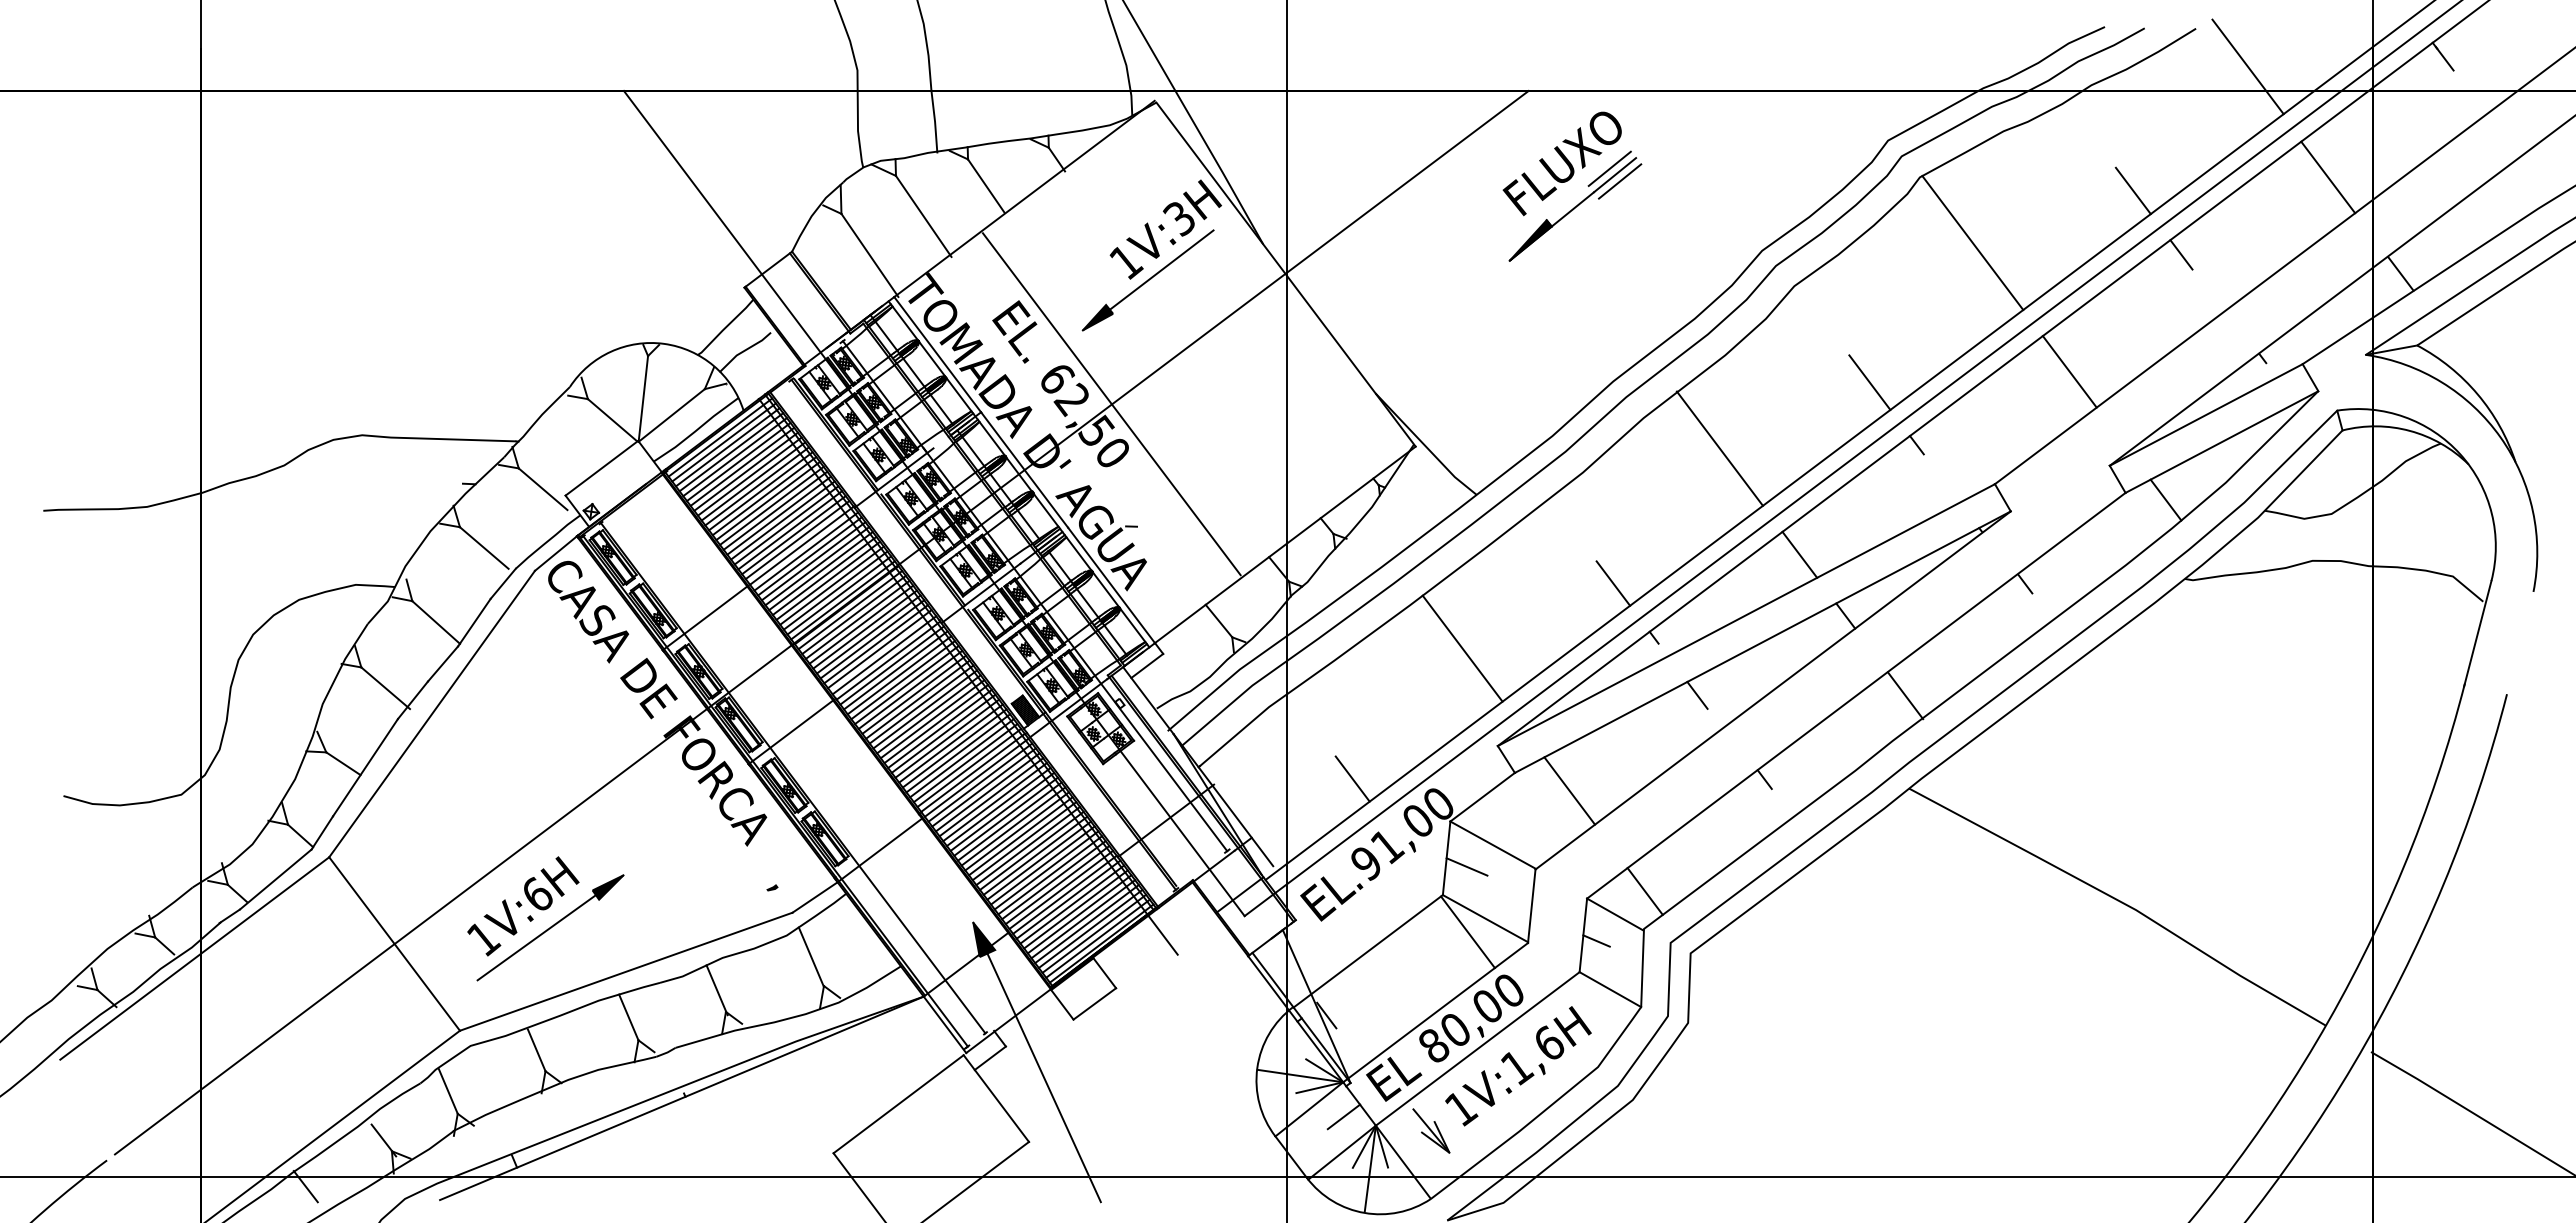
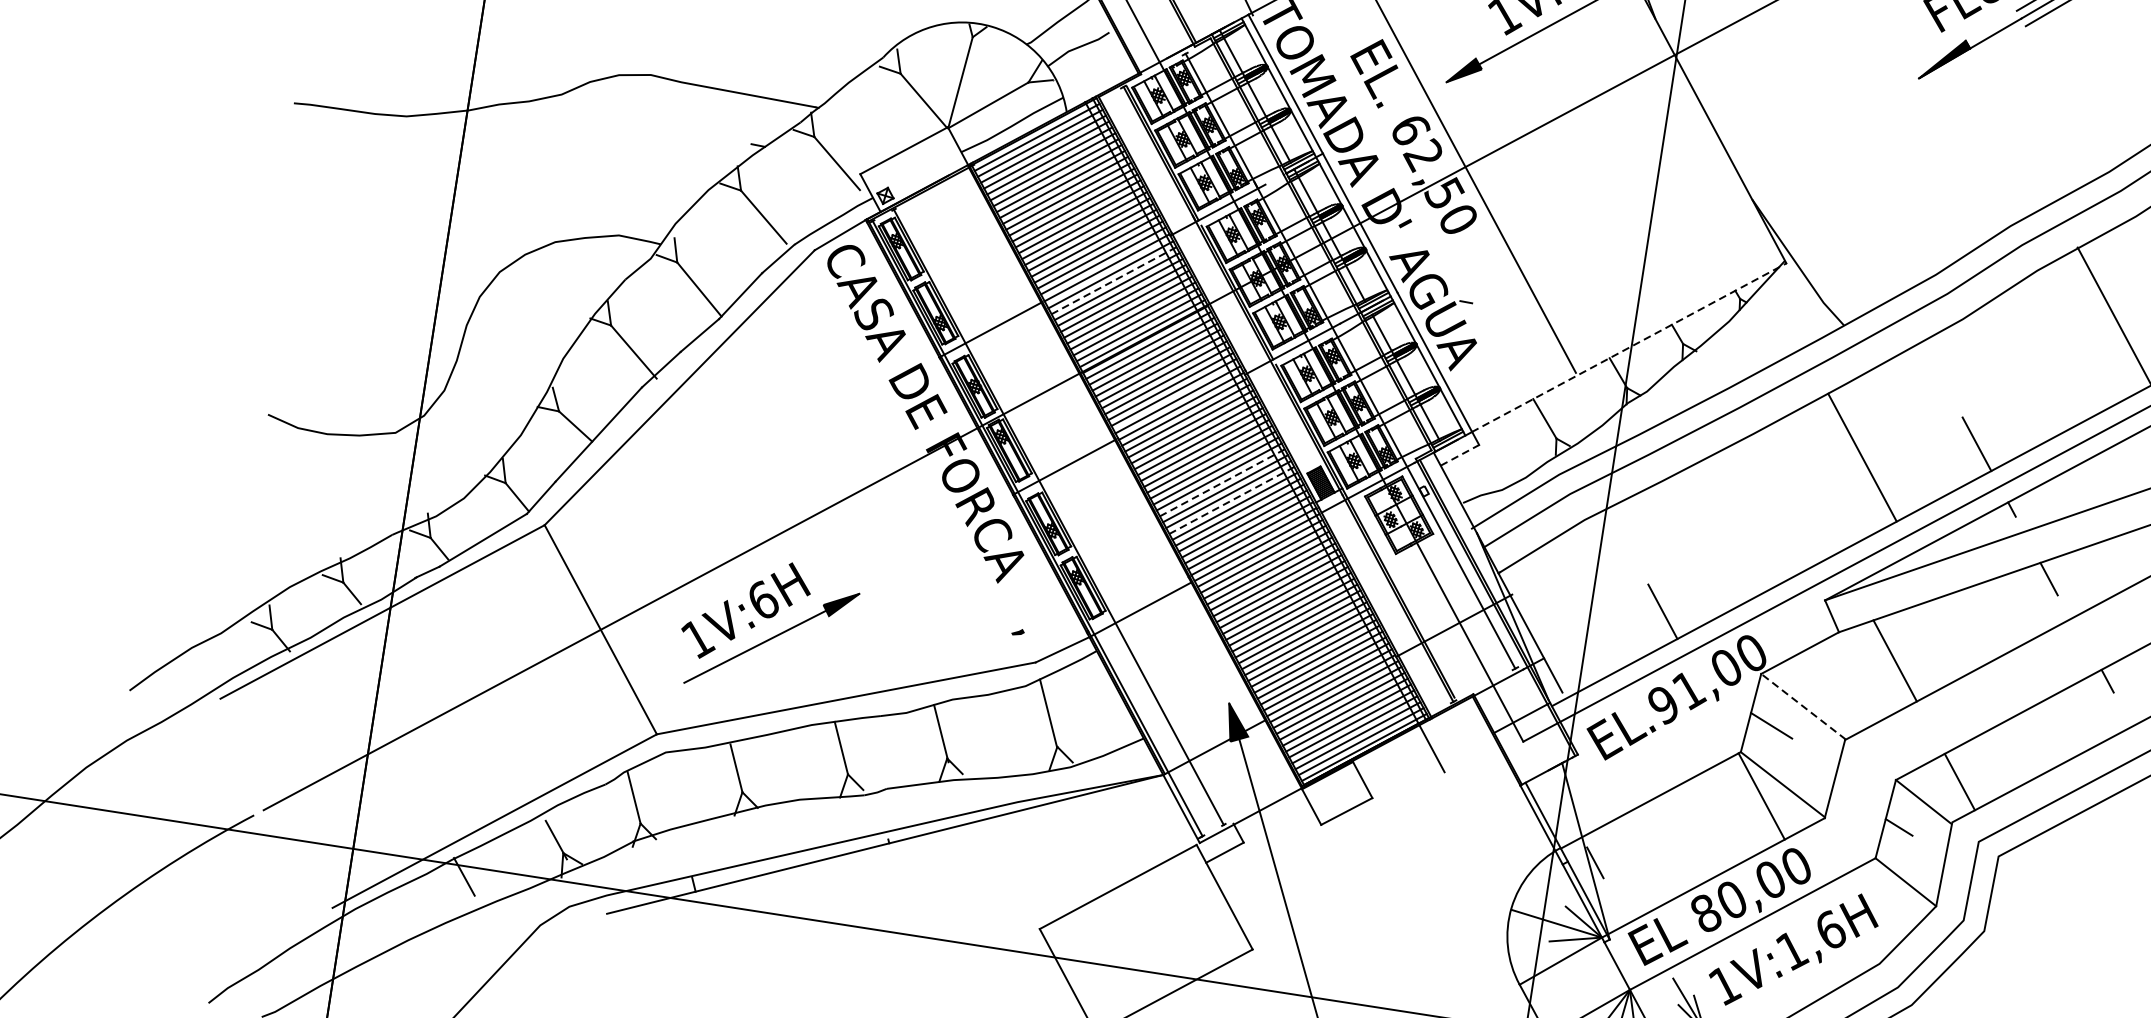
line: (1285, 544) -> (1629, 347), solid -> dashed
line: (809, 556) -> (1113, 280), solid -> dashed
line: (1462, 648) -> (1862, 457), moved
line: (1147, 665) -> (1460, 454), solid -> dashed
line: (936, 724) -> (1222, 483), solid -> dashed
line: (947, 738) -> (1232, 500), solid -> dashed
line: (1492, 845) -> (1802, 706), solid -> dashed
line: (1343, 1116) -> (1596, 974), removed

